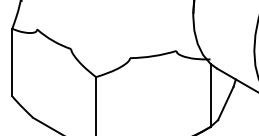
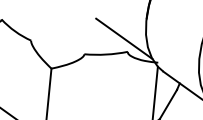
line: (170, 36) -> (123, 38), added

